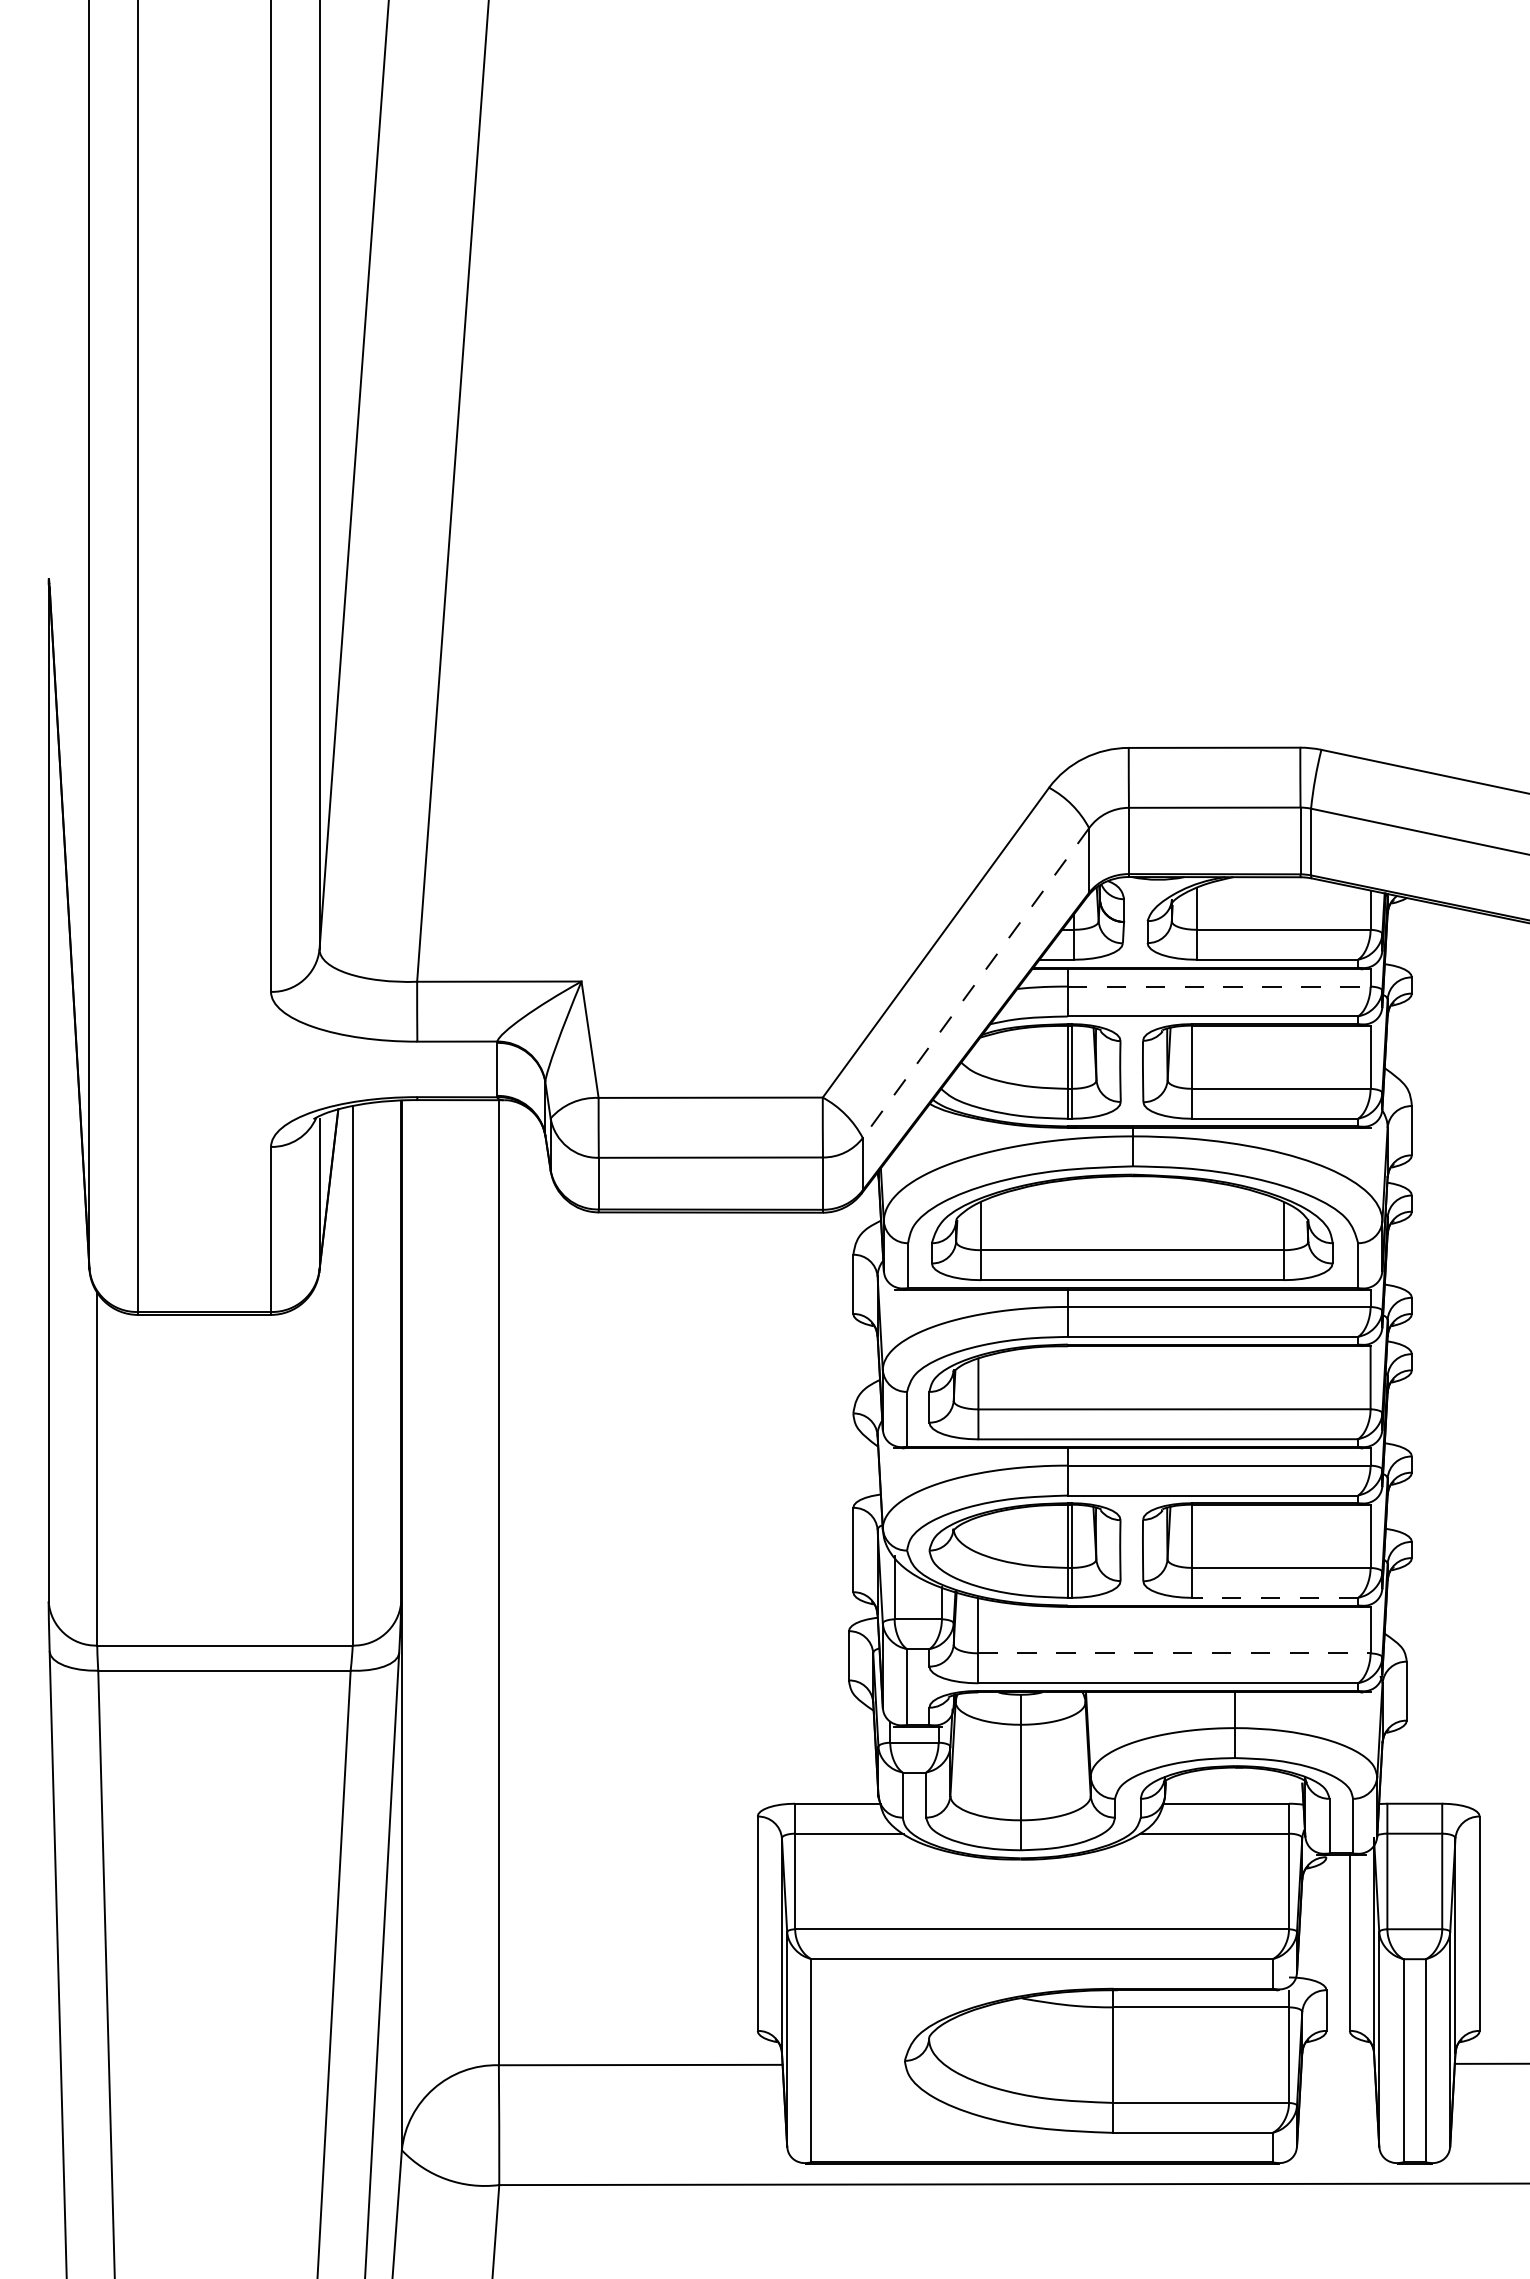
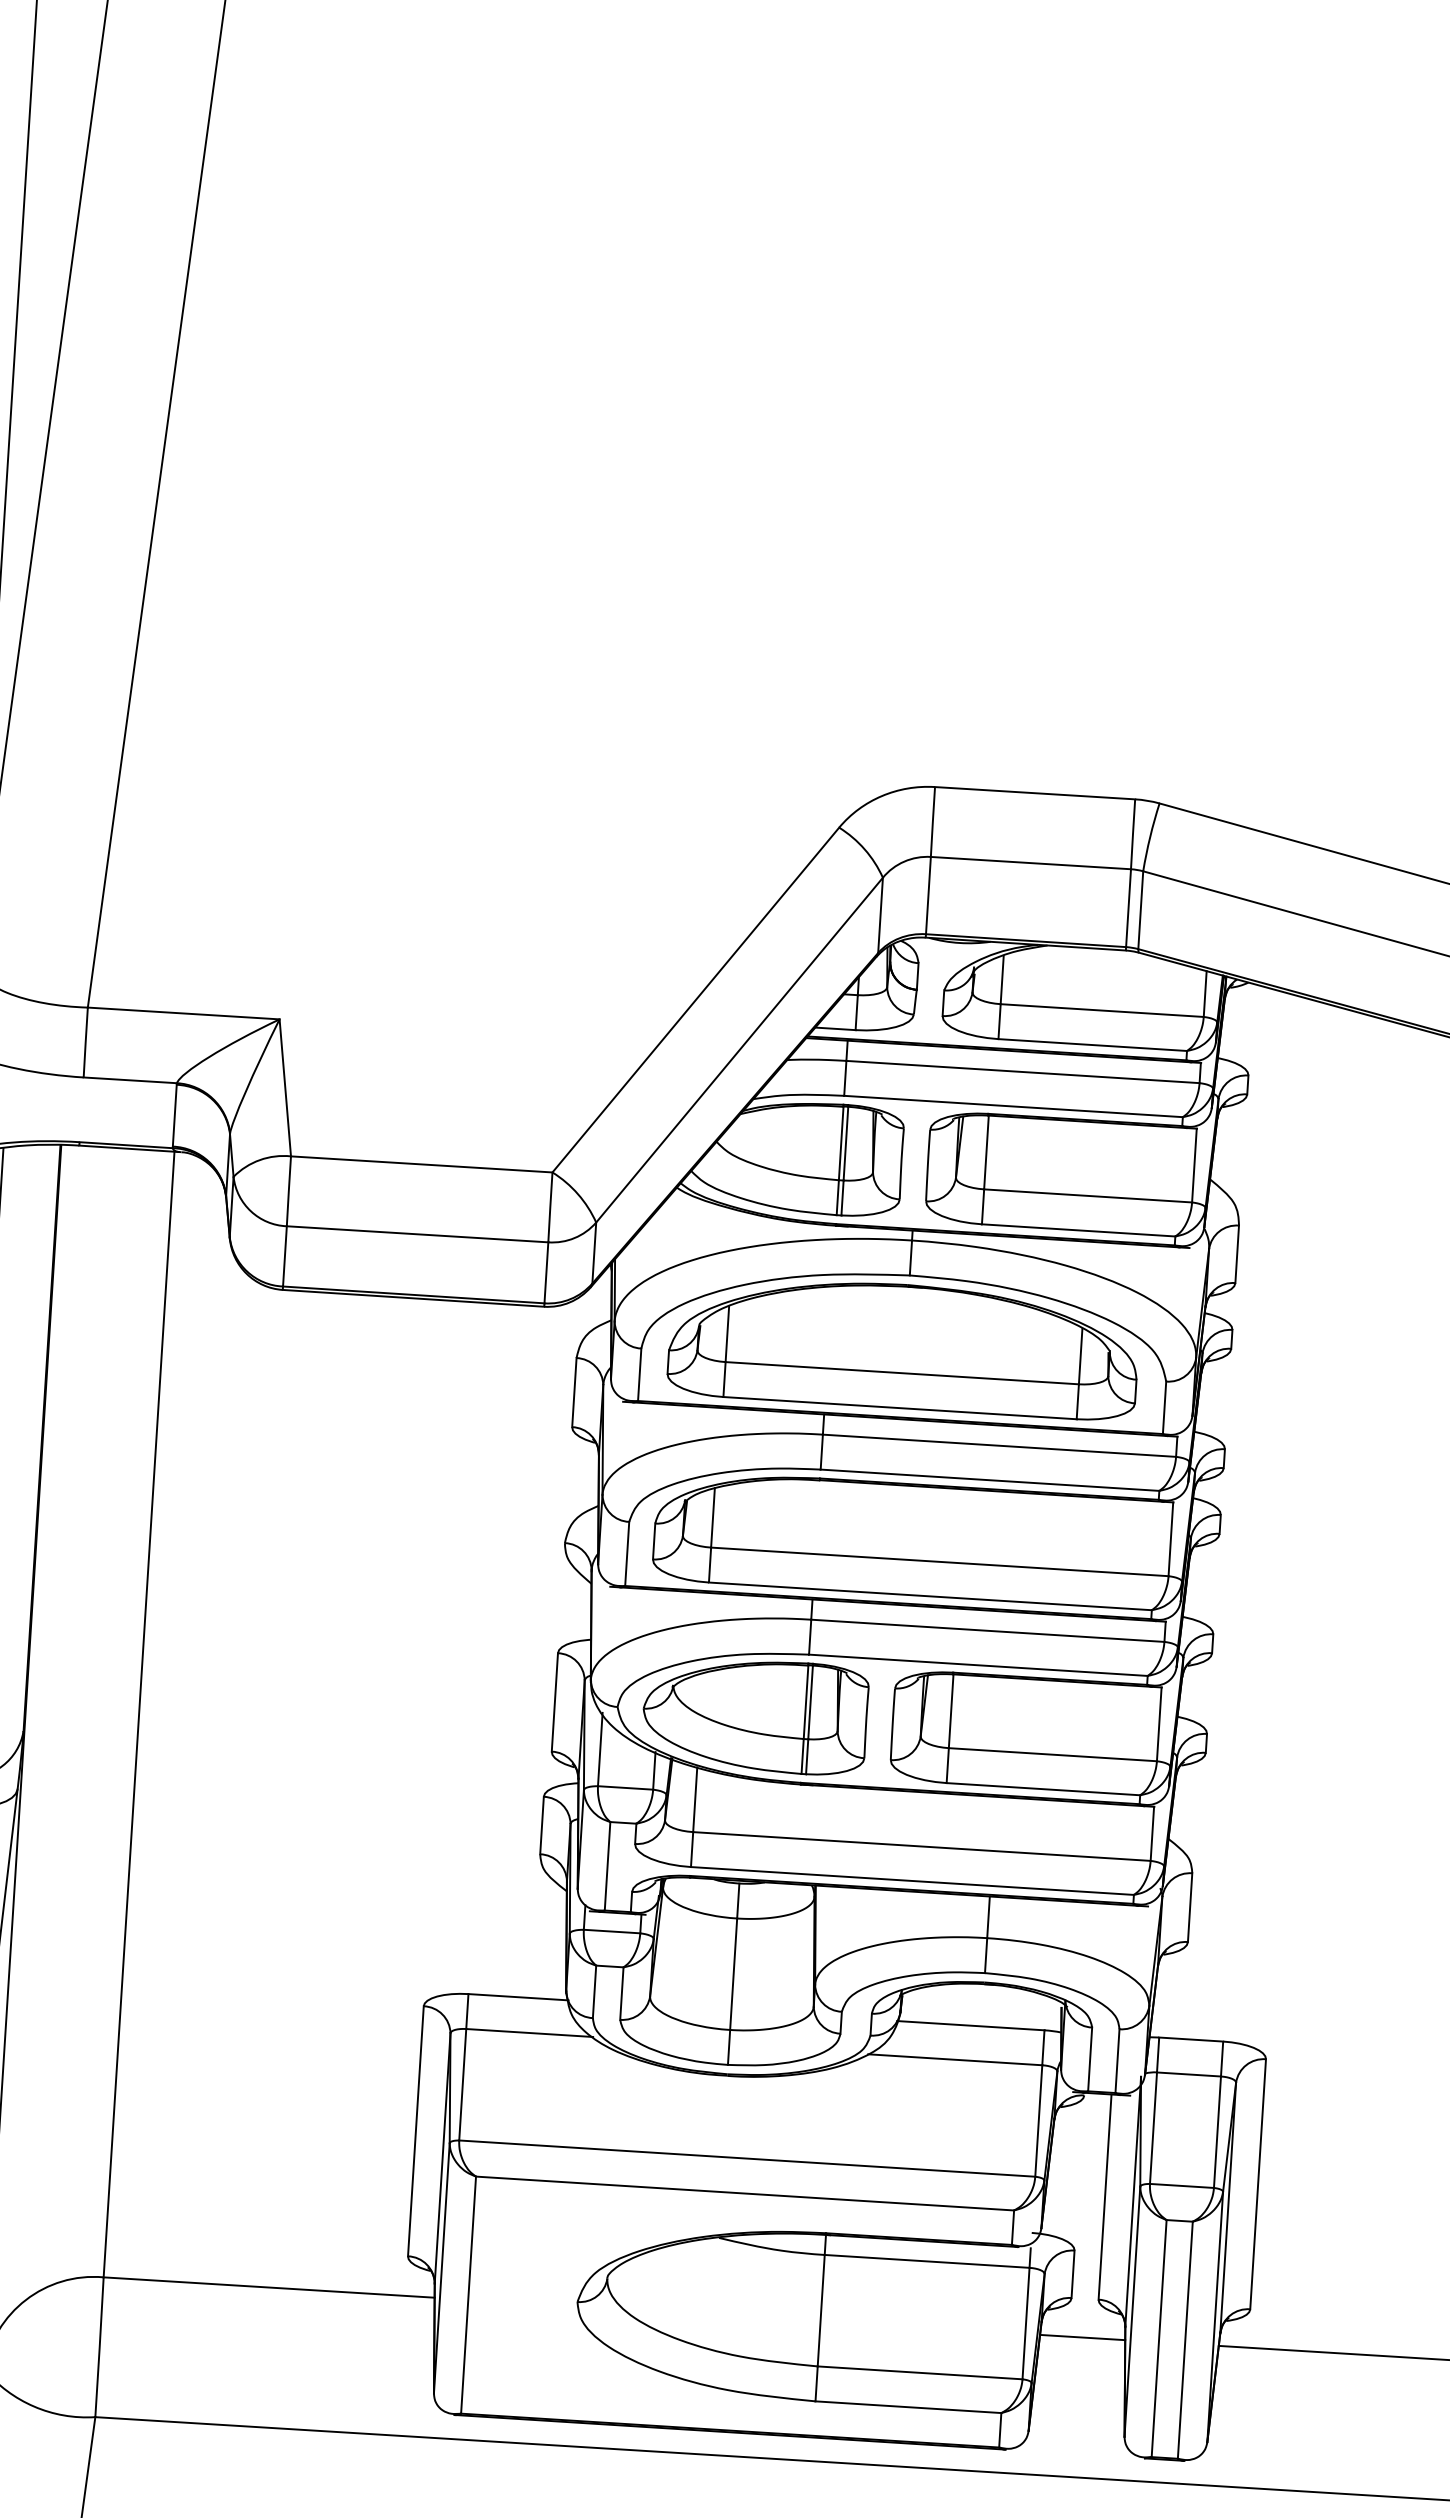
line: (975, 983) -> (738, 1050), dashed -> solid
line: (1219, 986) -> (1023, 1071), dashed -> solid
line: (1275, 1597) -> (1043, 1788), dashed -> solid
line: (1174, 1653) -> (921, 1846), dashed -> solid
line: (1337, 2063) -> (1081, 2336), added

